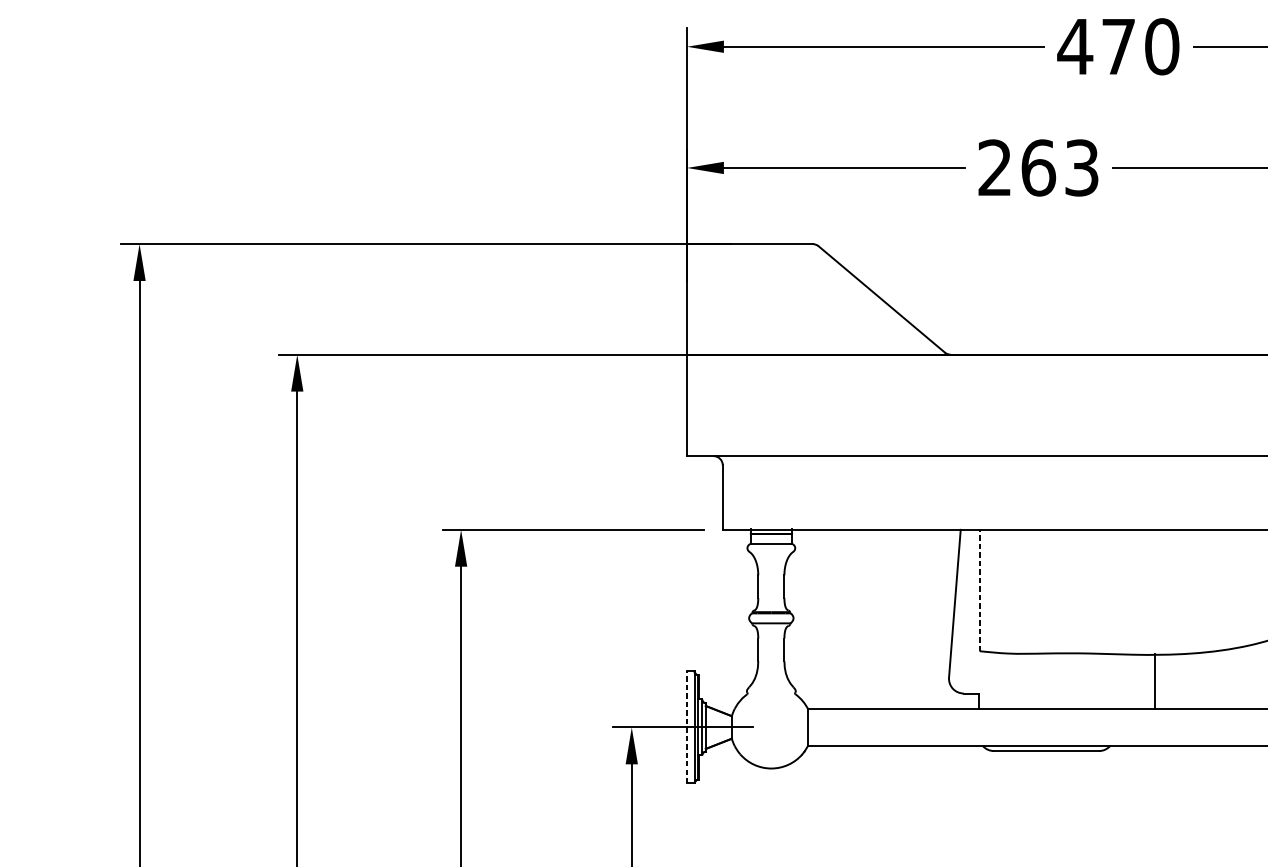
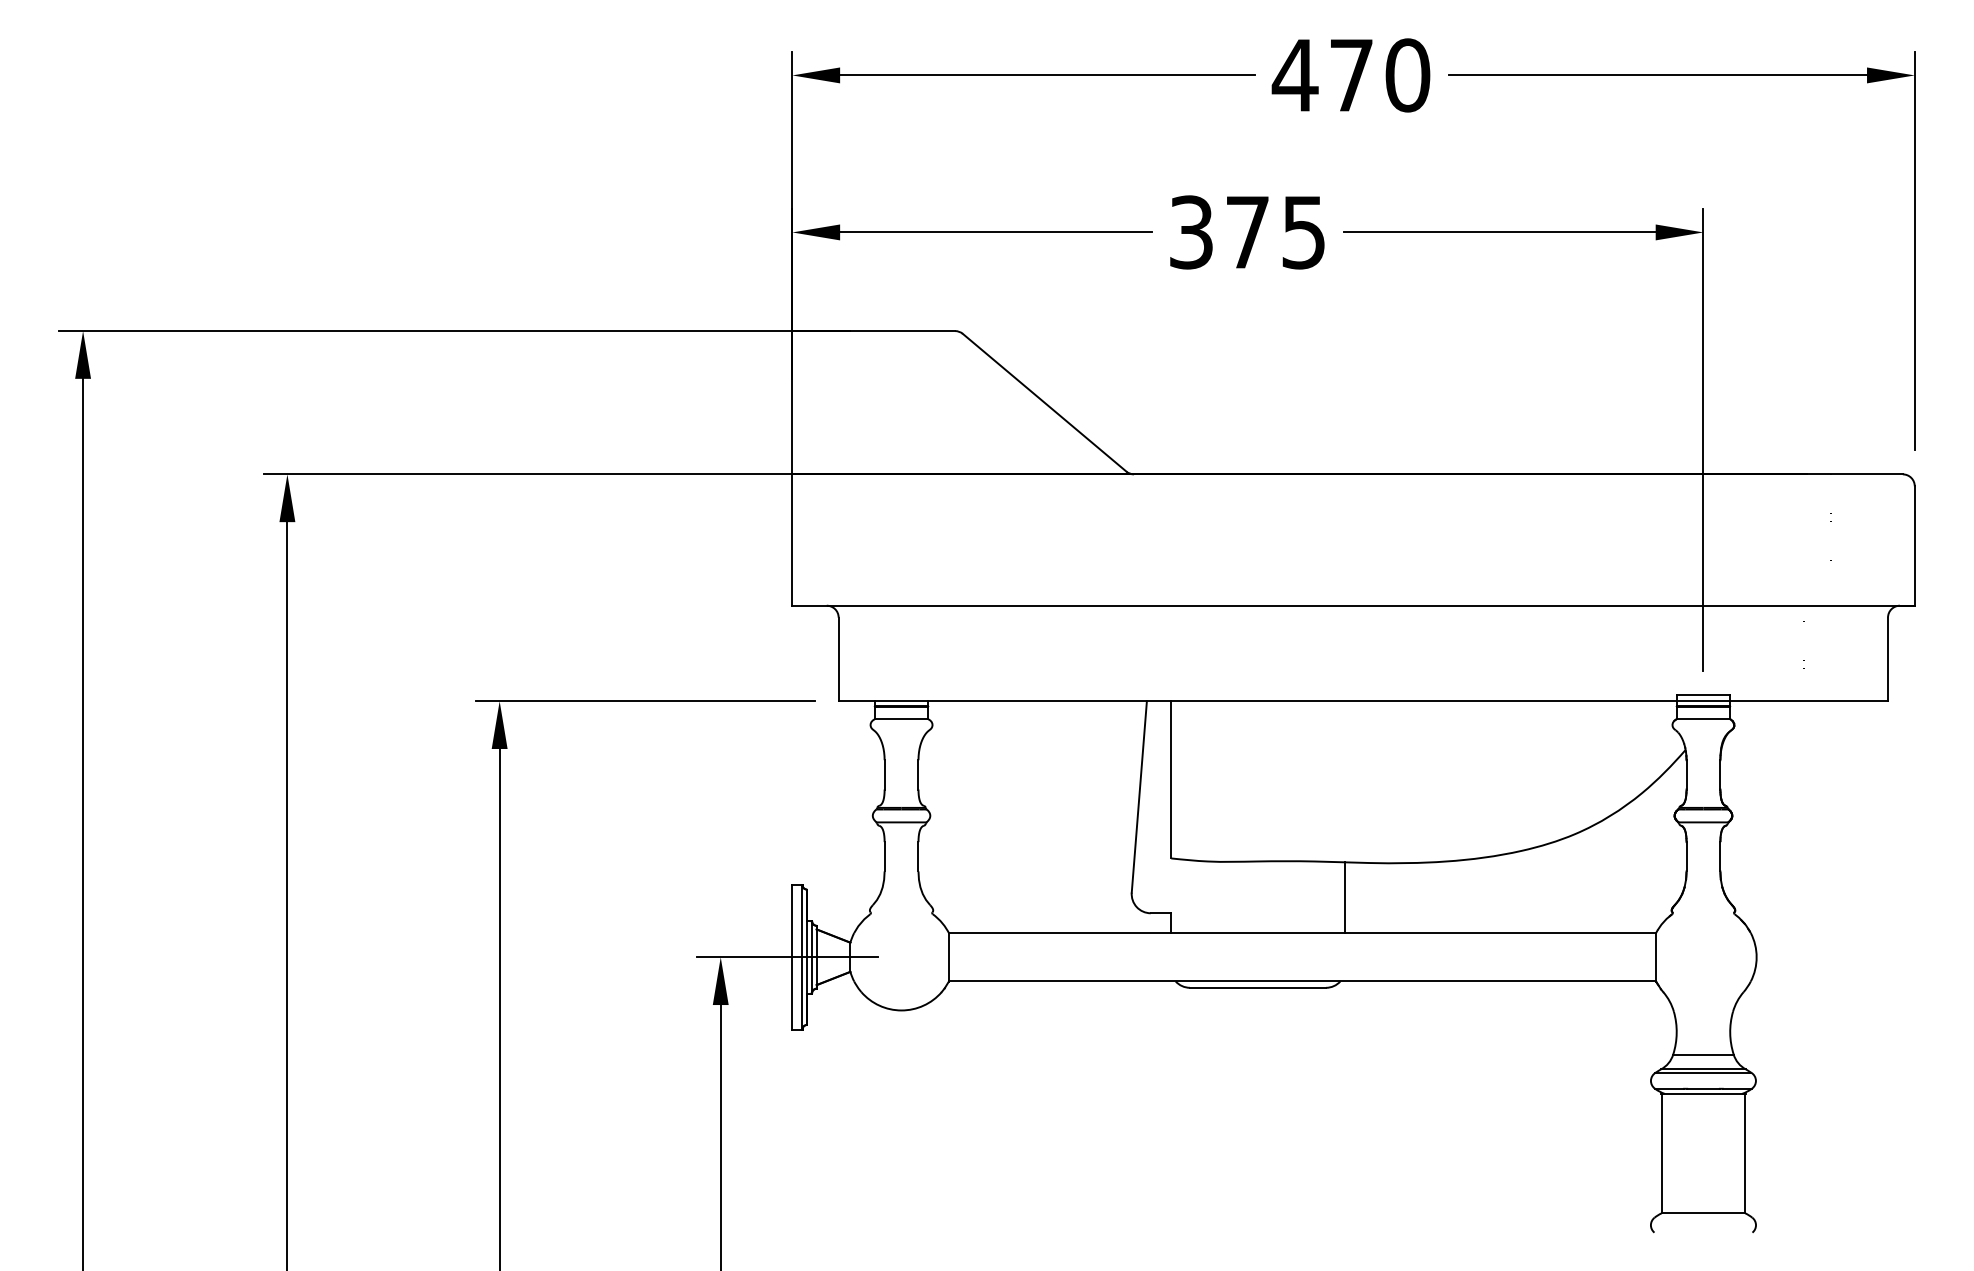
text: (1038, 168) -> (1247, 232), 263 -> 375
line: (979, 590) -> (1171, 779), dashed -> solid
line: (1154, 681) -> (1345, 897), moved
line: (687, 727) -> (792, 957), dashed -> solid

